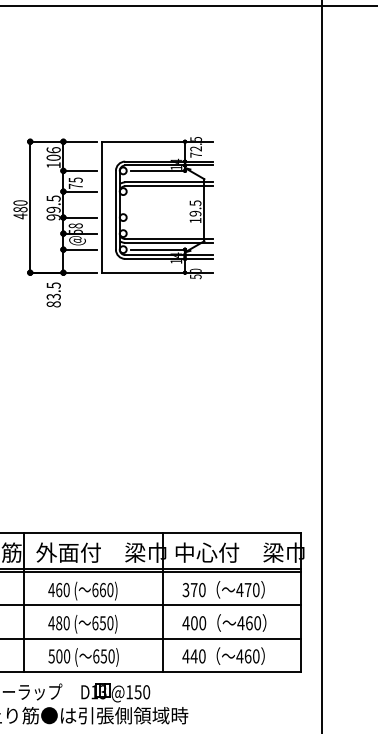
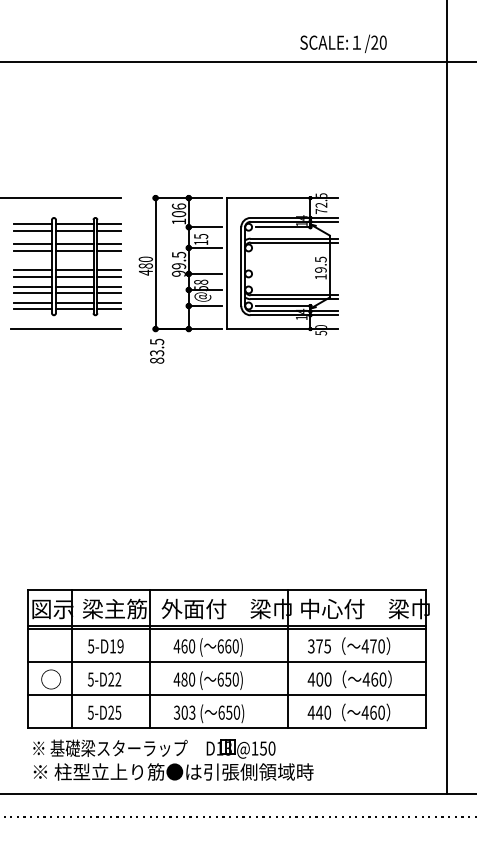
text: (76, 186) -> (201, 242), 75 -> 15
text: (54, 294) -> (157, 350), moved
text: (202, 590) -> (327, 646), 370 -> 375
text: (59, 656) -> (184, 712), 500 -> 303

